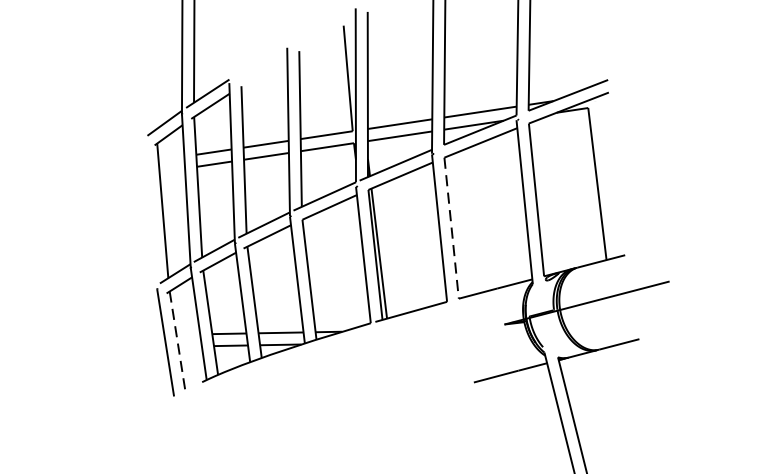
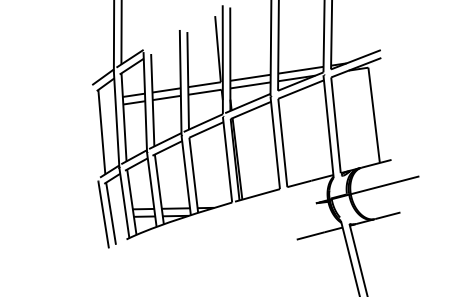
line: (451, 229) -> (282, 143), dashed -> solid
line: (178, 342) -> (111, 214), dashed -> solid

